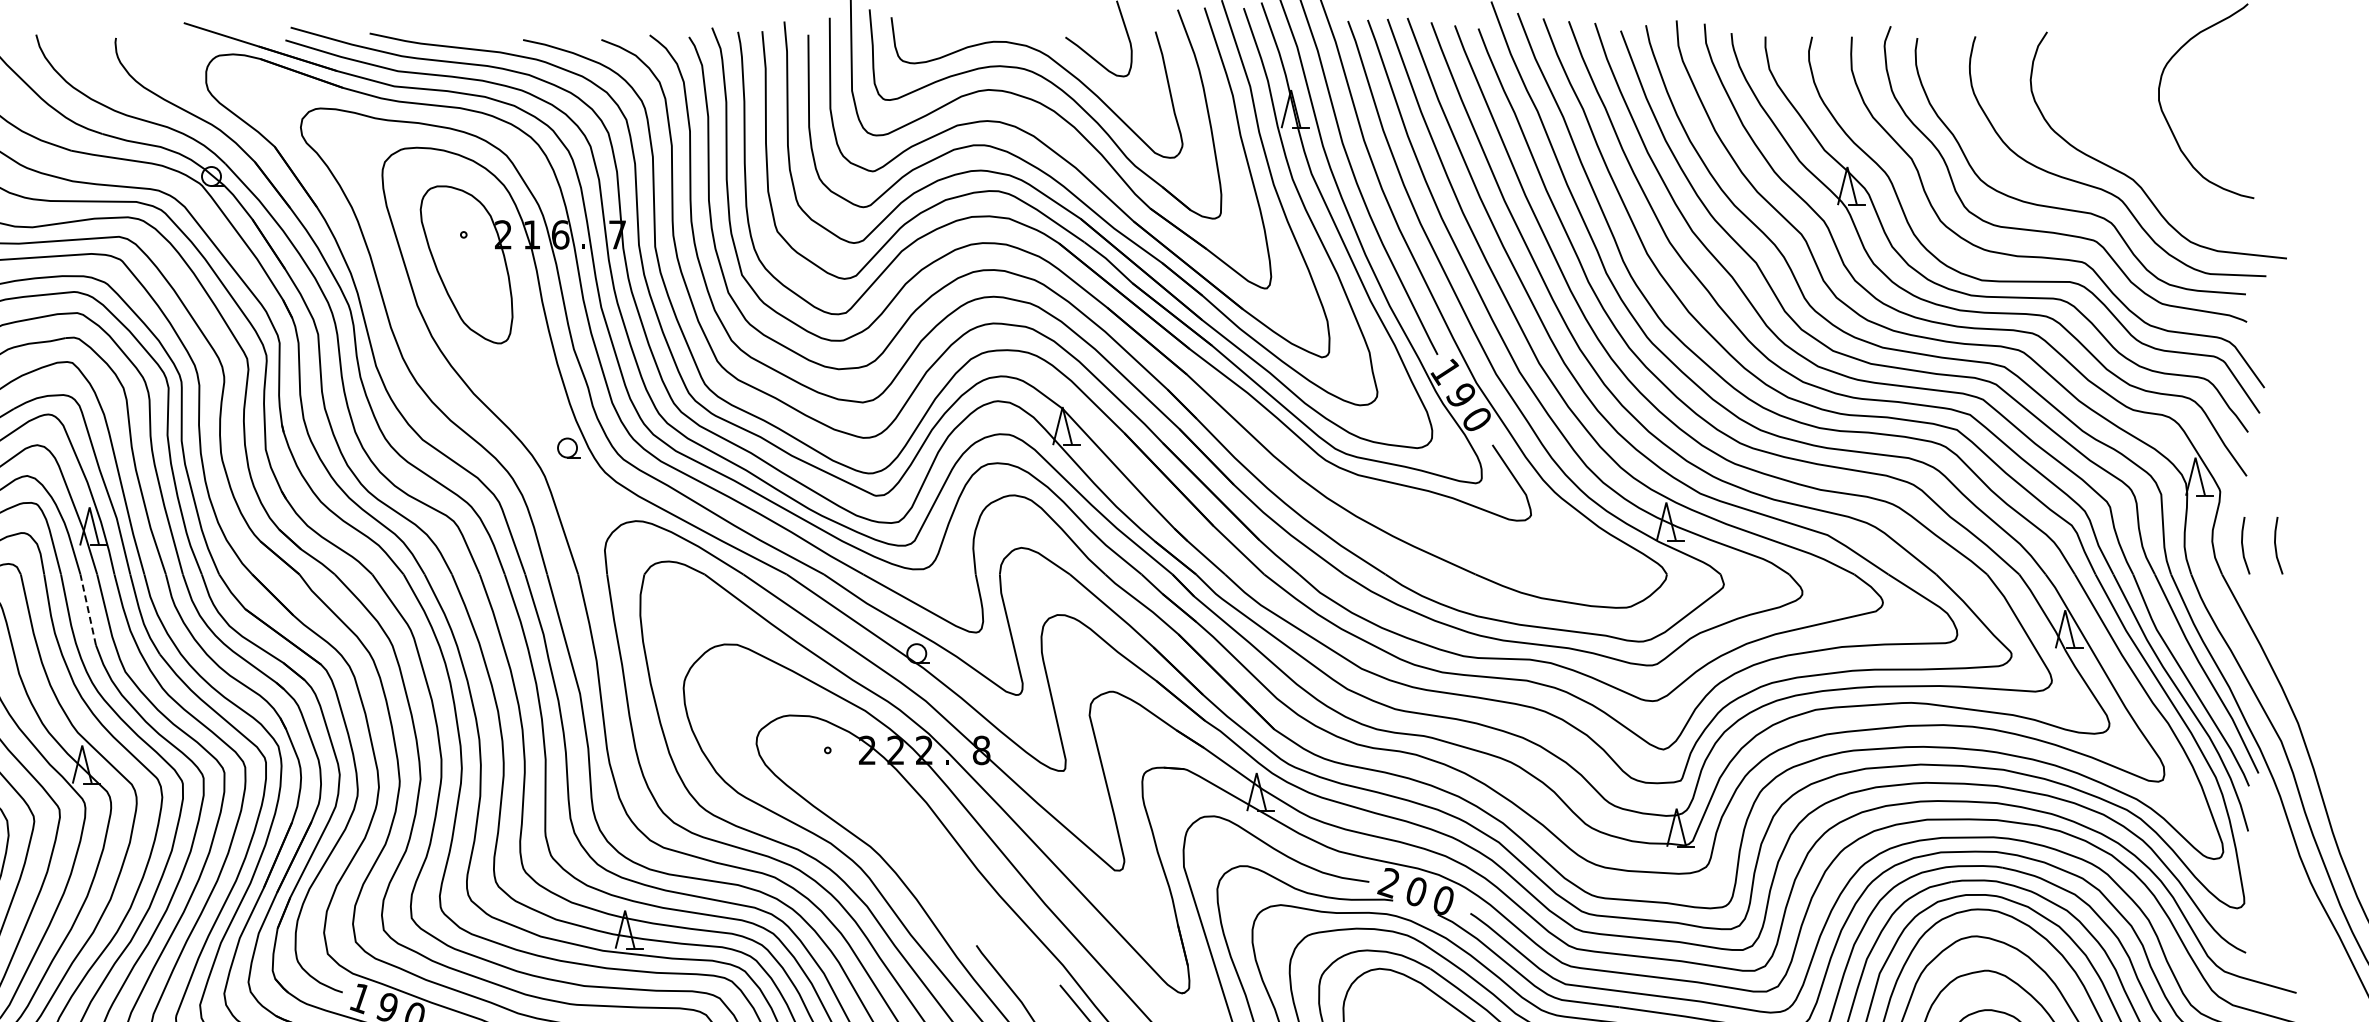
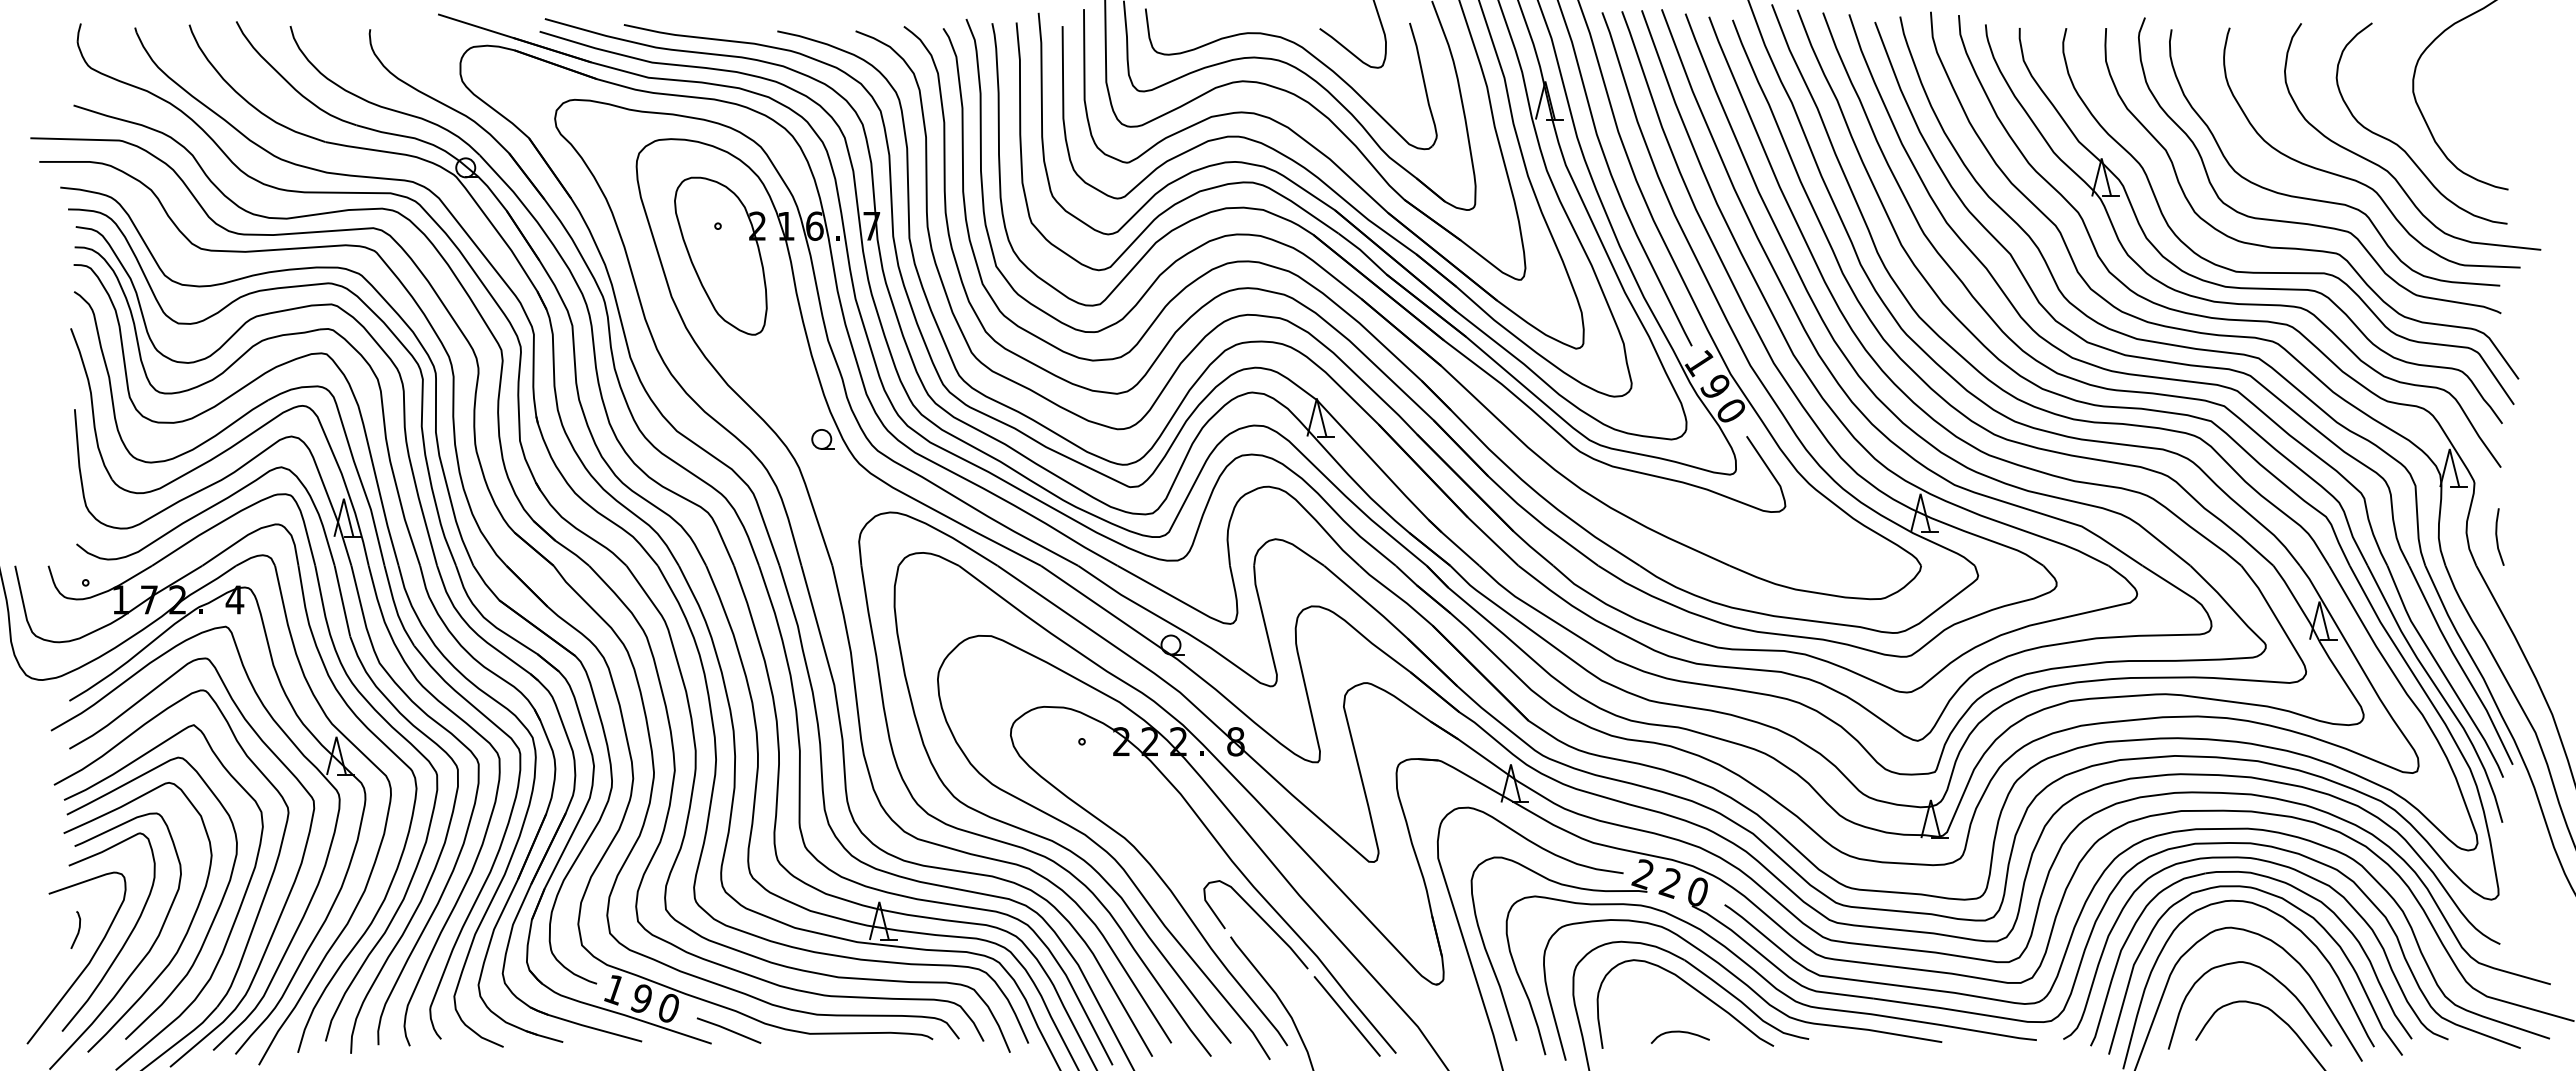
curve: (2149, 157) -> (2403, 148), added
line: (2276, 545) -> (2530, 536), removed
line: (88, 609) -> (342, 600), dashed -> solid
text: (1415, 892) -> (1669, 883), 0 -> 2
curve: (1006, 927) -> (1260, 918), added

